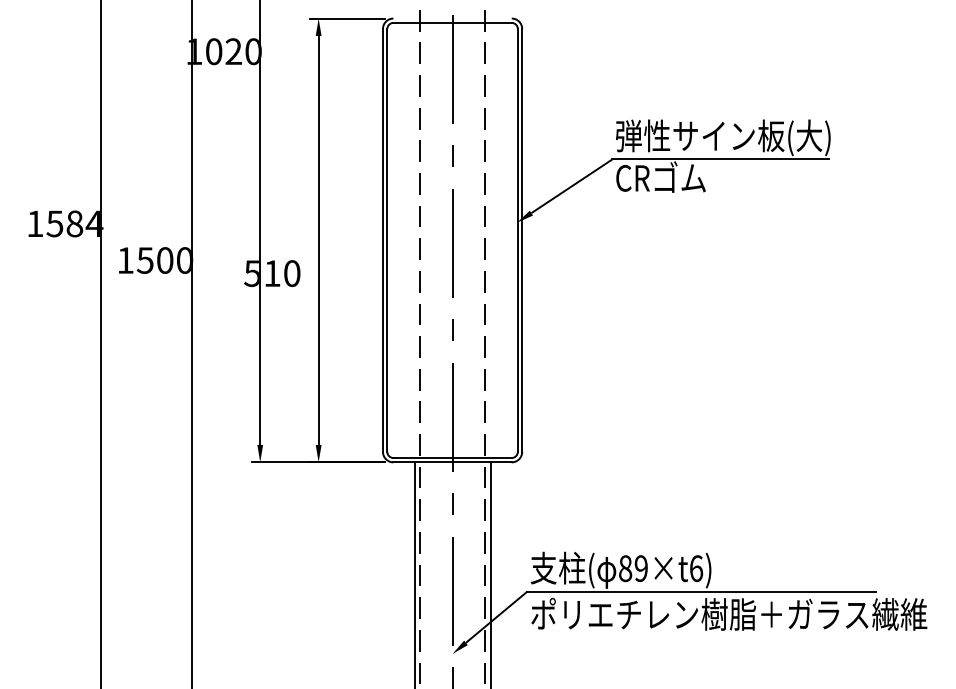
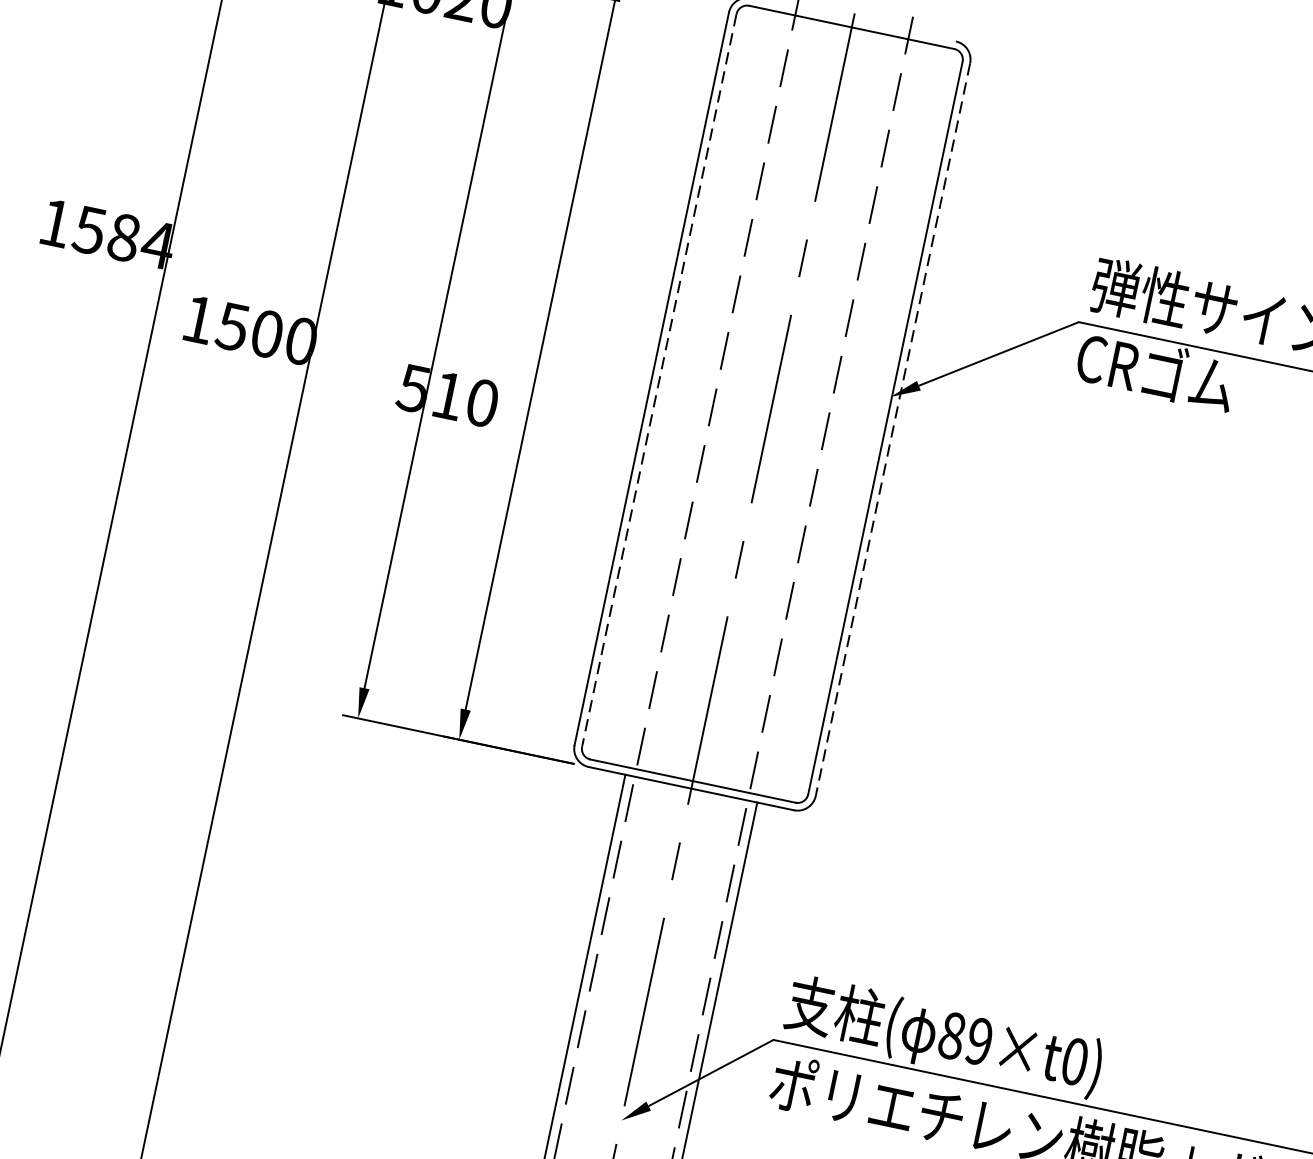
line: (387, 240) -> (659, 380), solid -> dashed
line: (522, 240) -> (893, 429), solid -> dashed
text: (696, 568) -> (1075, 1061), 89×t6) -> 89×t0)

